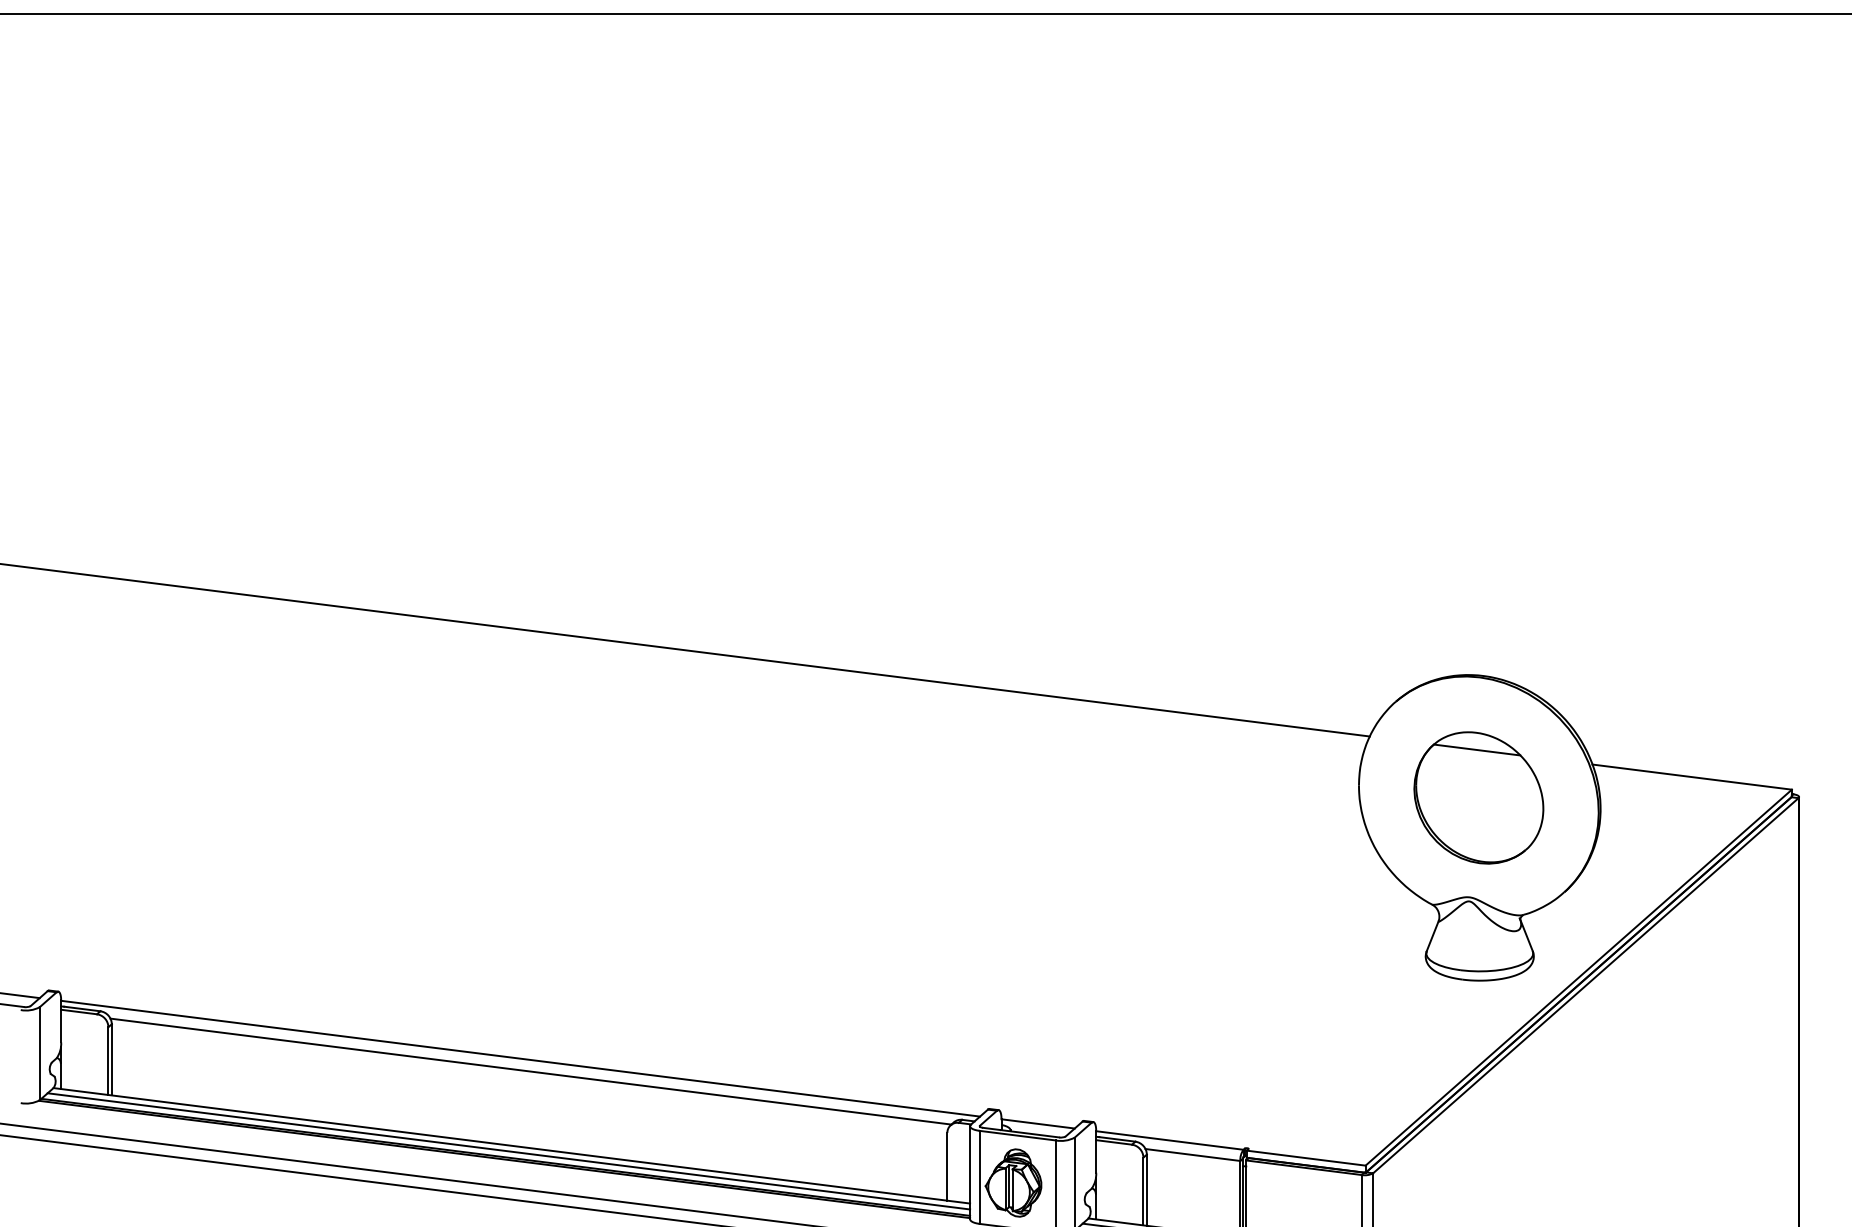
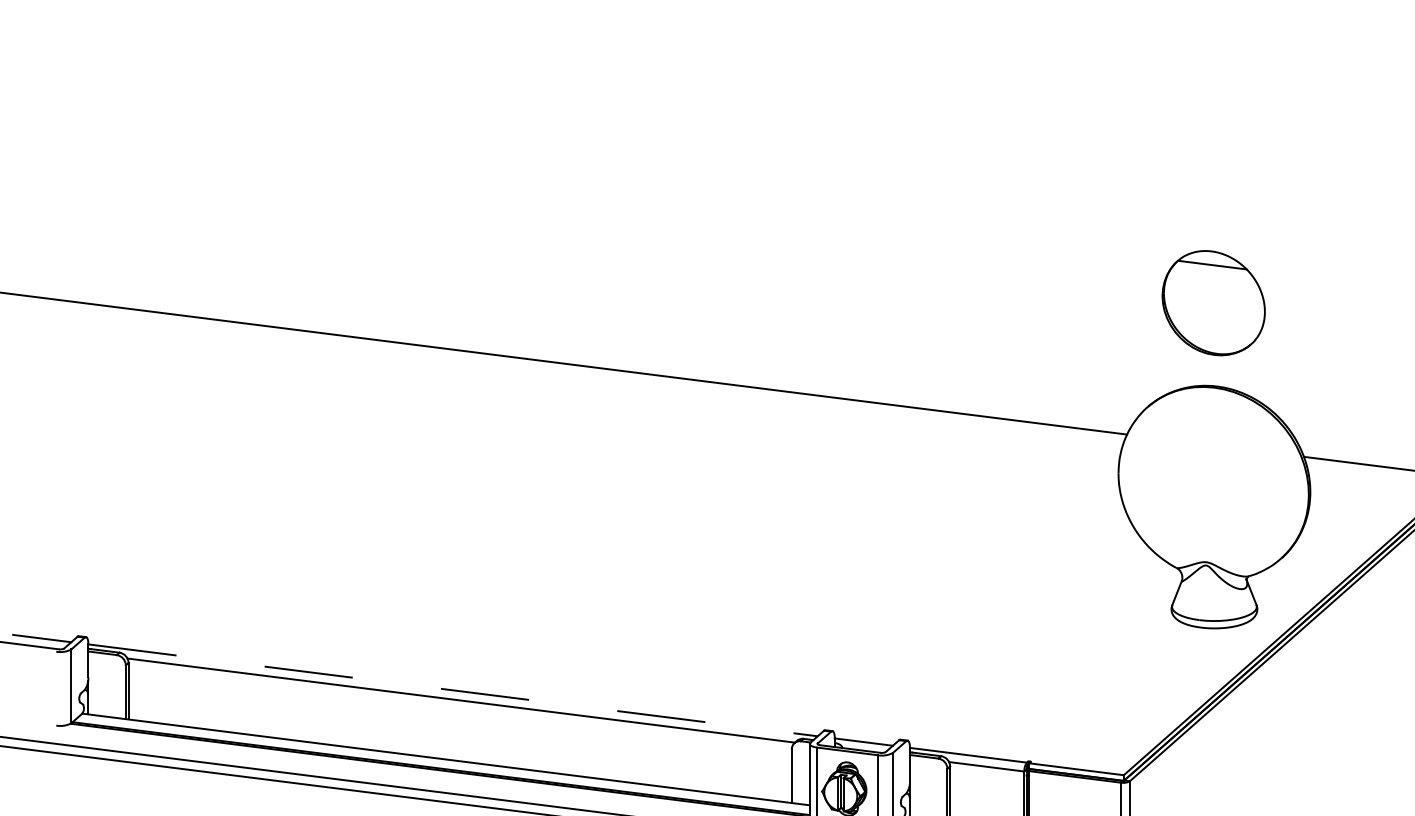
part: (1478, 797) -> (1213, 302), moved
line: (521, 1058) -> (453, 690), solid -> dashed
line: (508, 1151) -> (443, 764), removed

